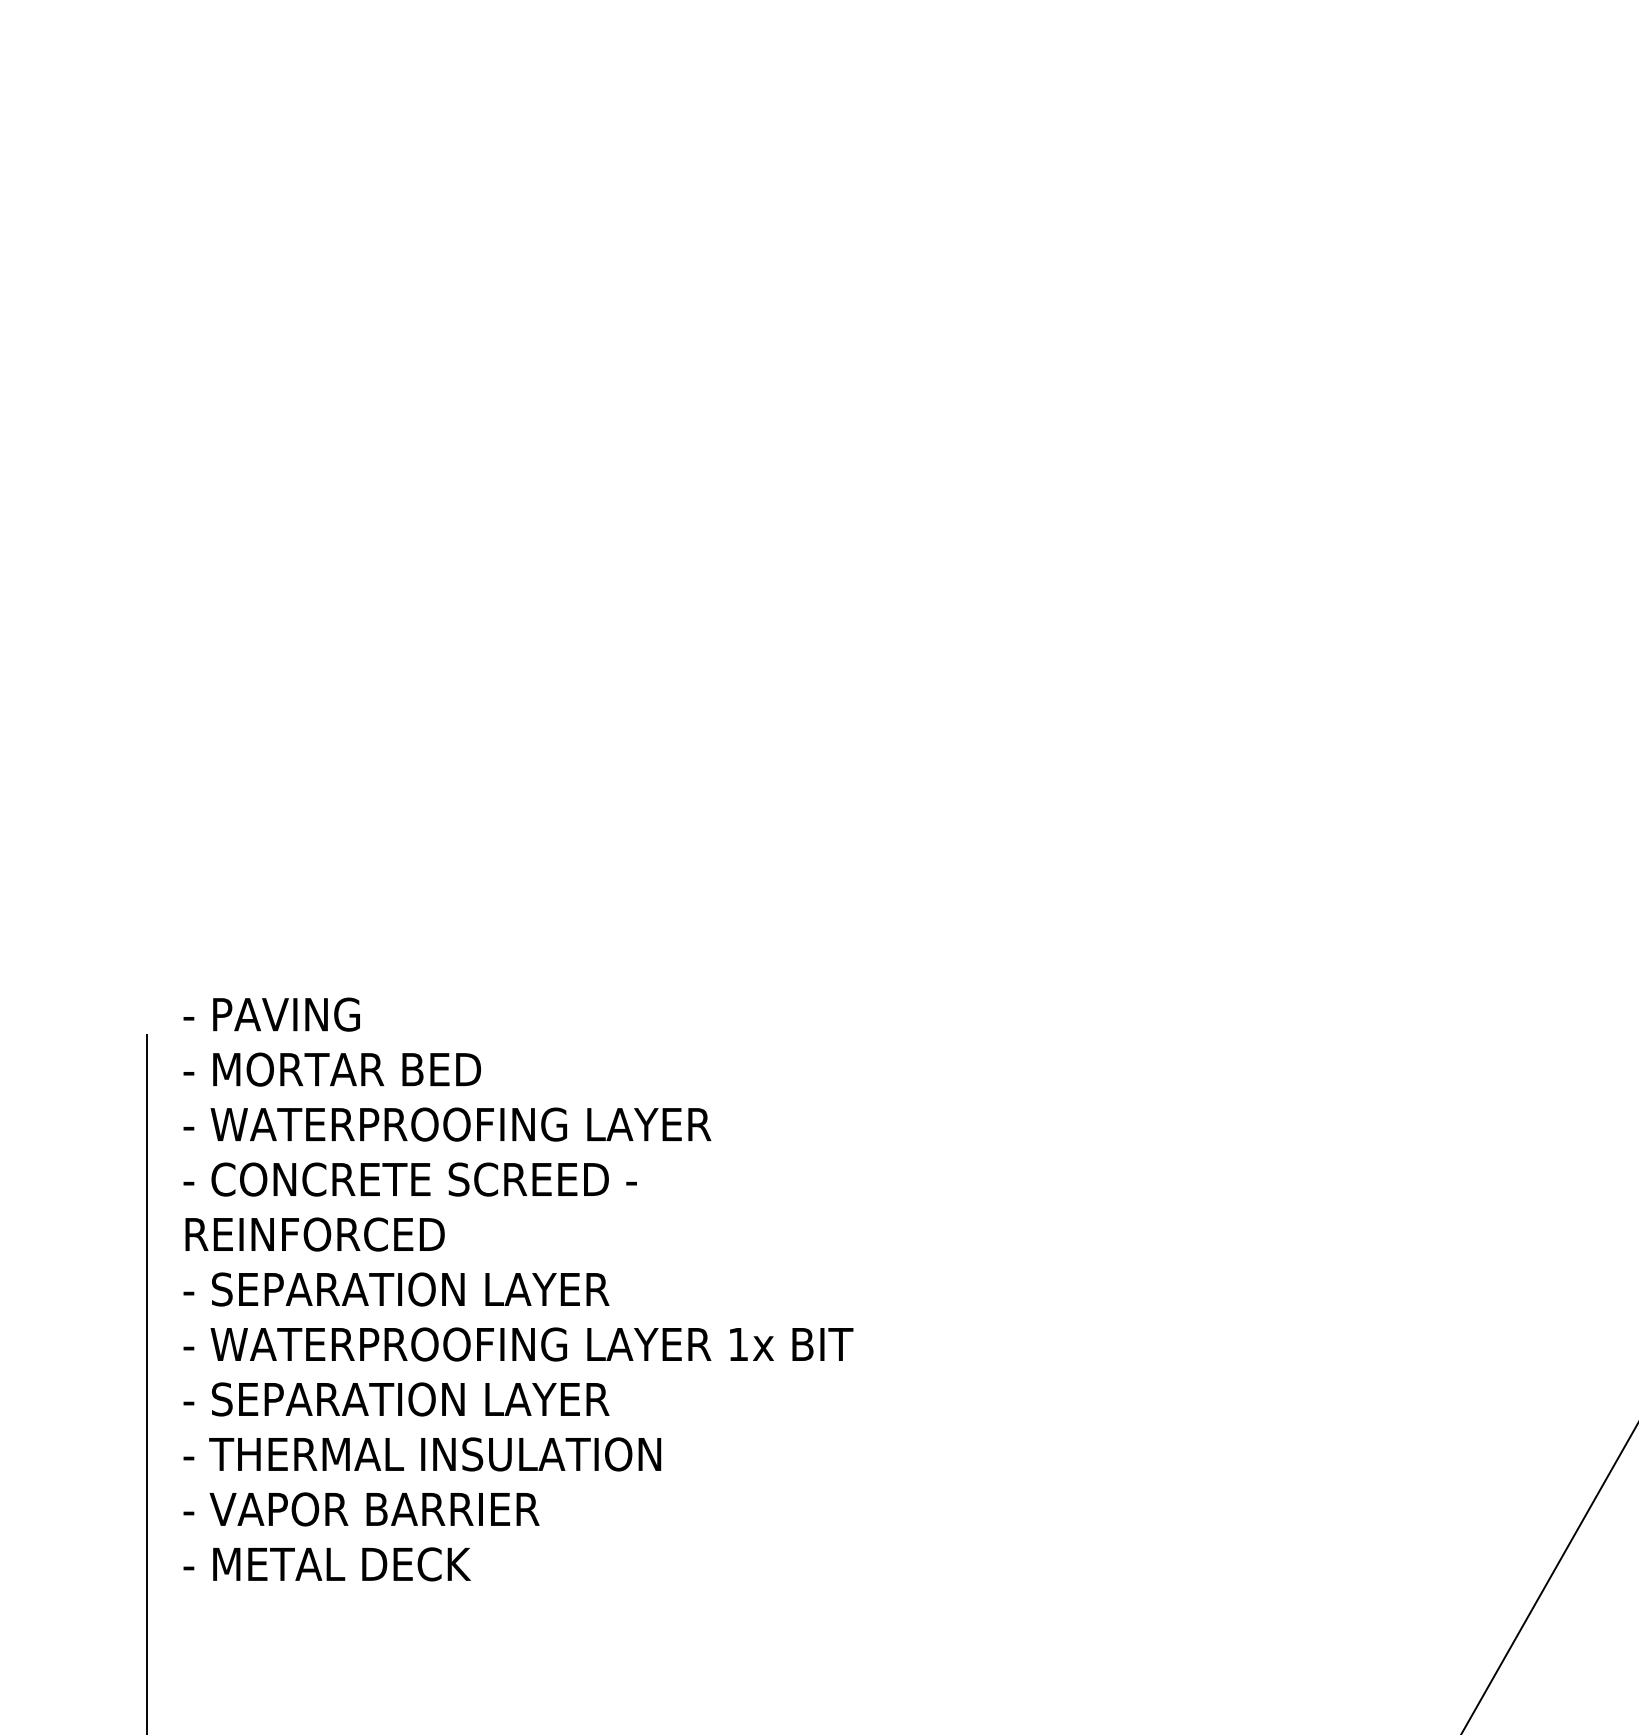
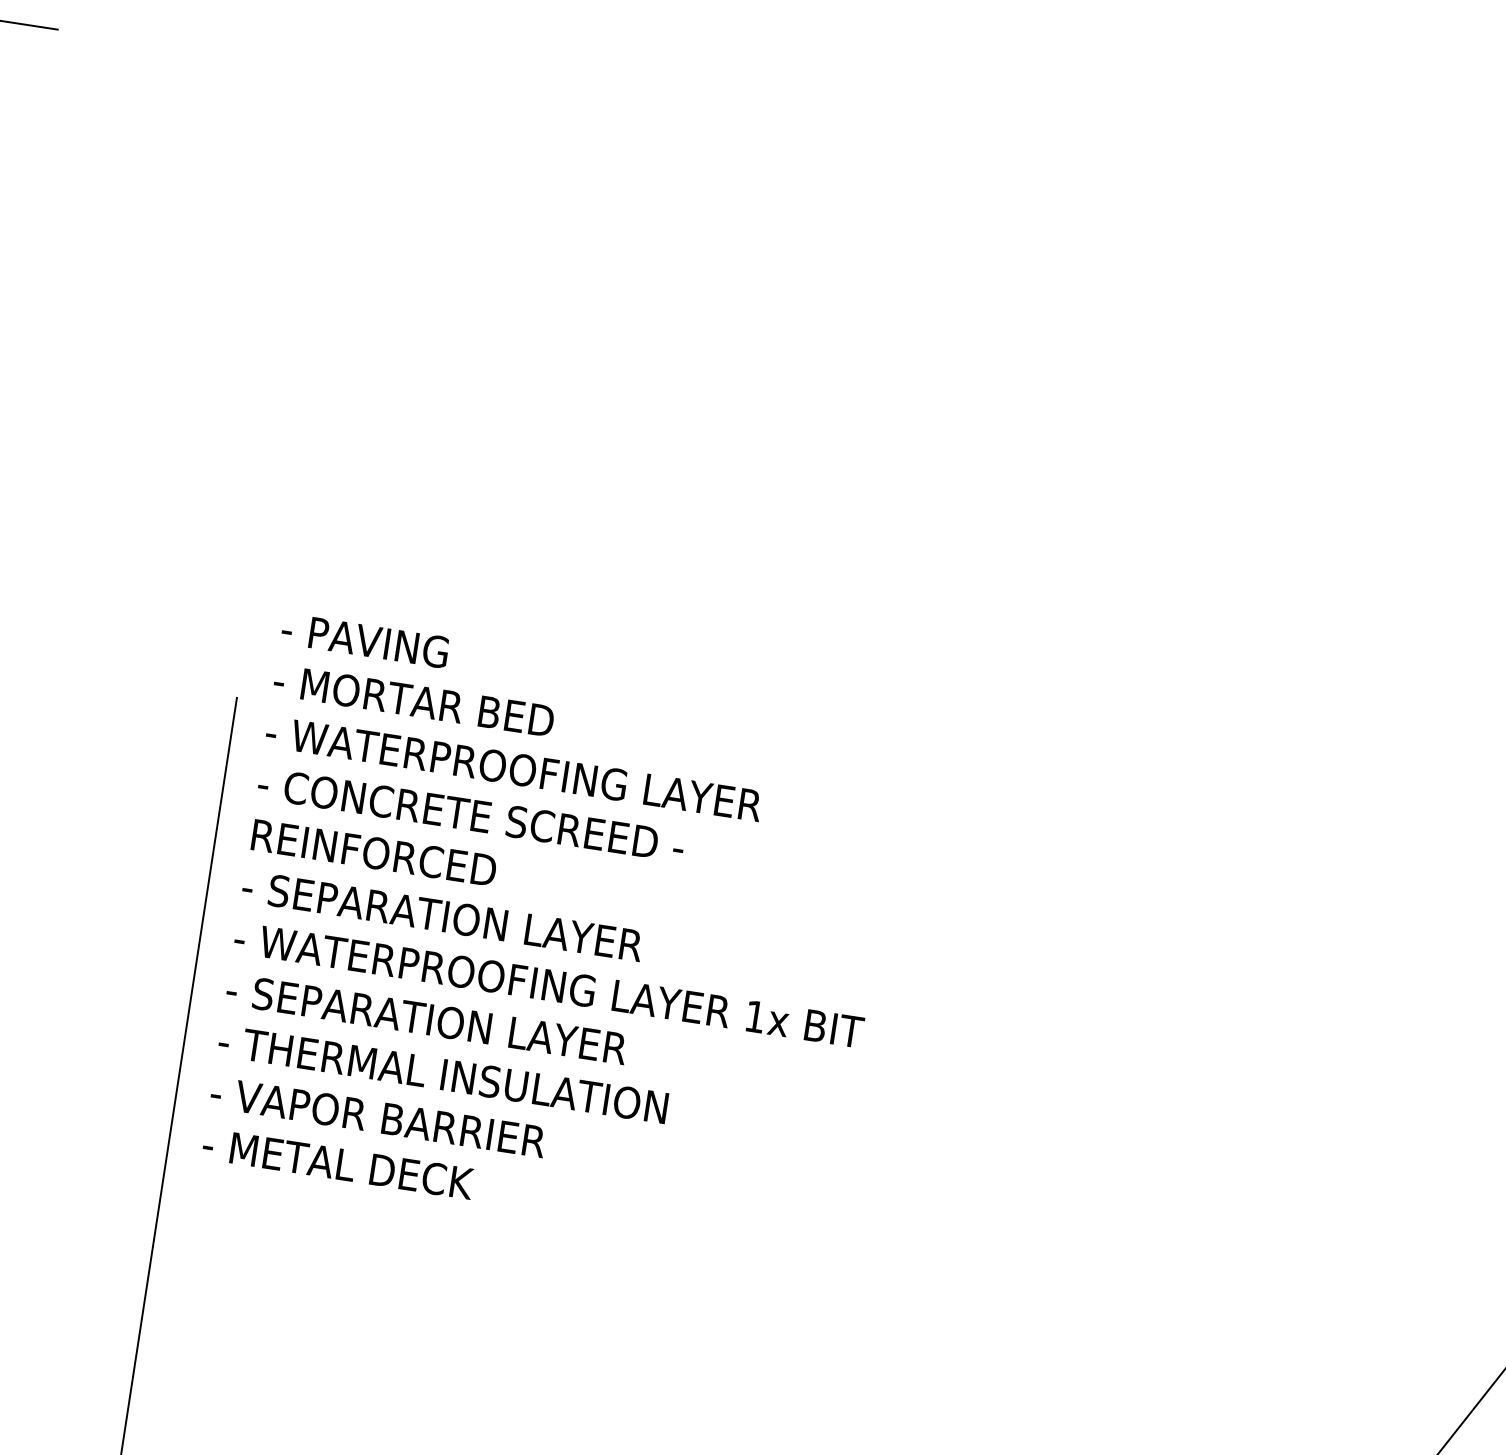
text: (518, 1289) -> (556, 933), moved

